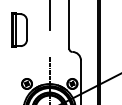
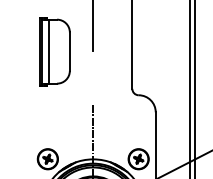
part: (19, 29) -> (54, 50), moved

